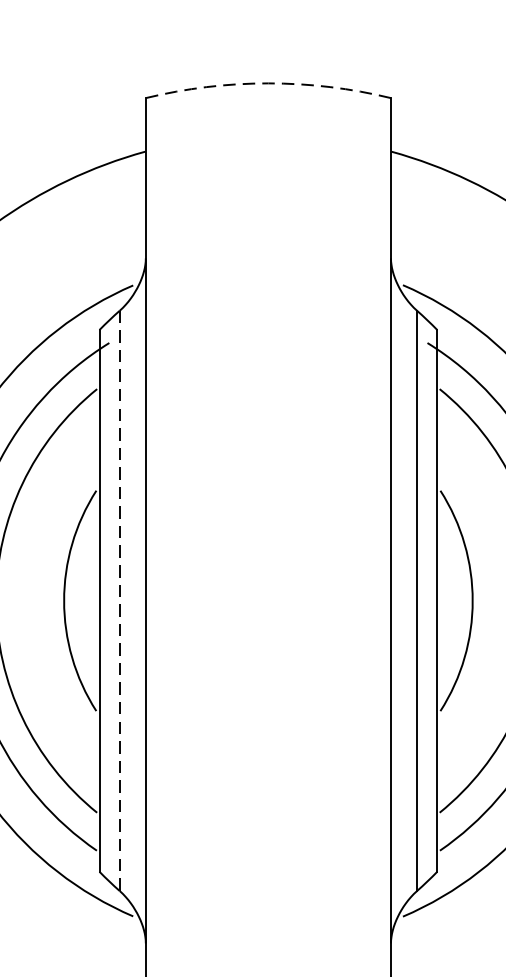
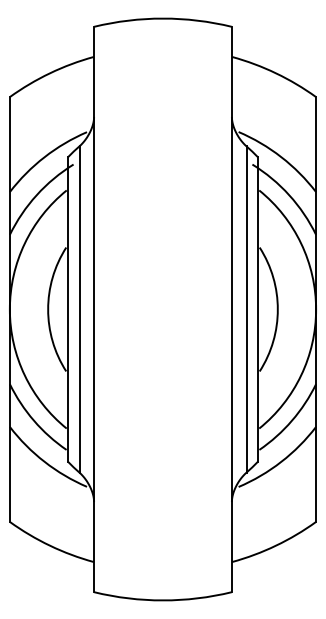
arc: (267, 83) -> (162, 18), dashed -> solid
line: (119, 600) -> (79, 309), dashed -> solid

